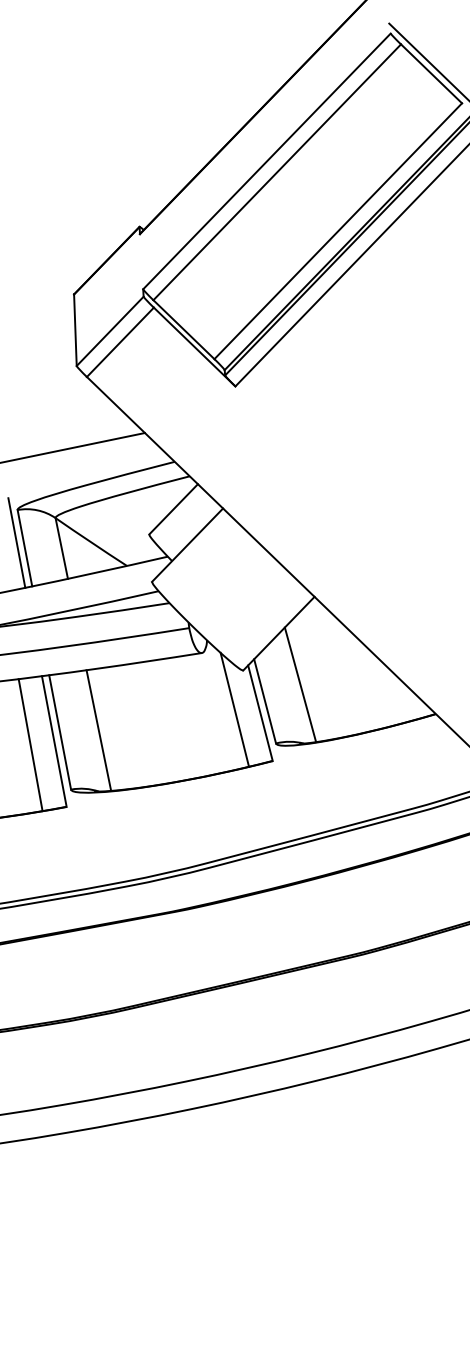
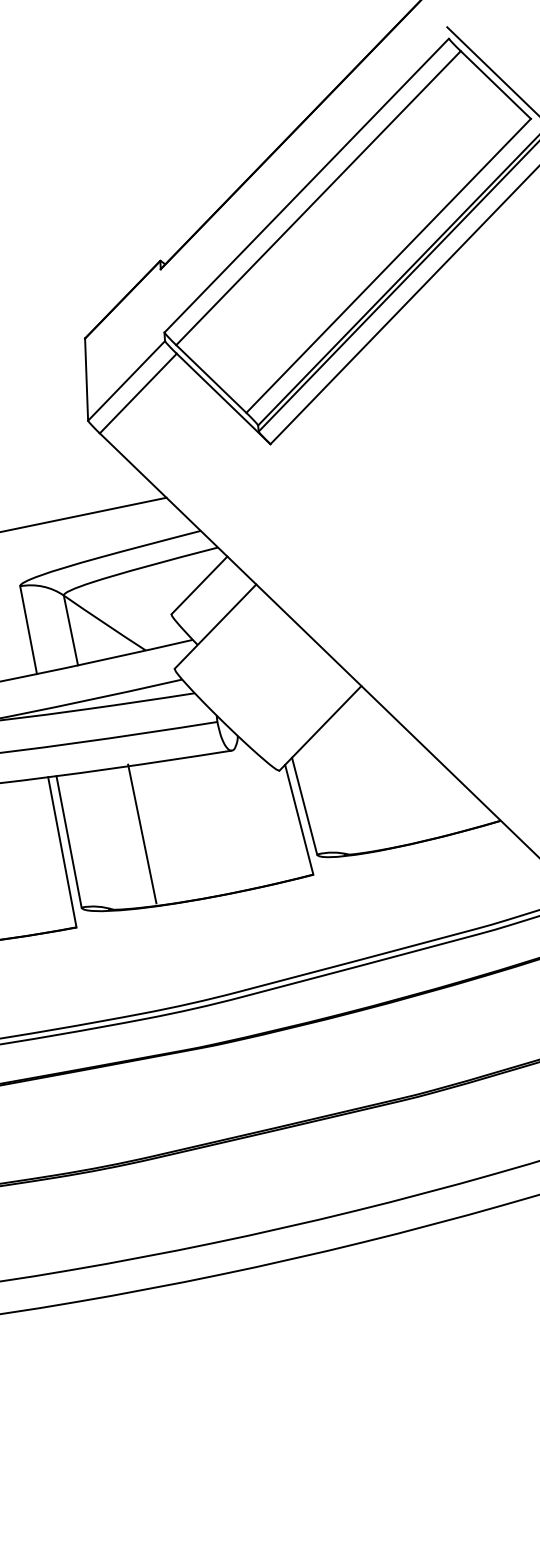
line: (16, 542) -> (18, 623), removed
line: (300, 684) -> (345, 786), removed
line: (234, 709) -> (269, 815), removed
line: (98, 730) -> (141, 833), moved
line: (30, 745) -> (34, 856), removed

